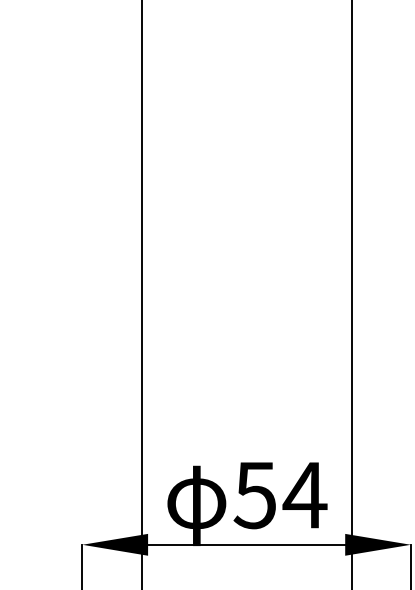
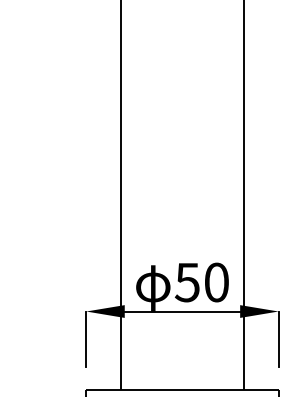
text: (304, 495) -> (216, 282), 54 -> 50

